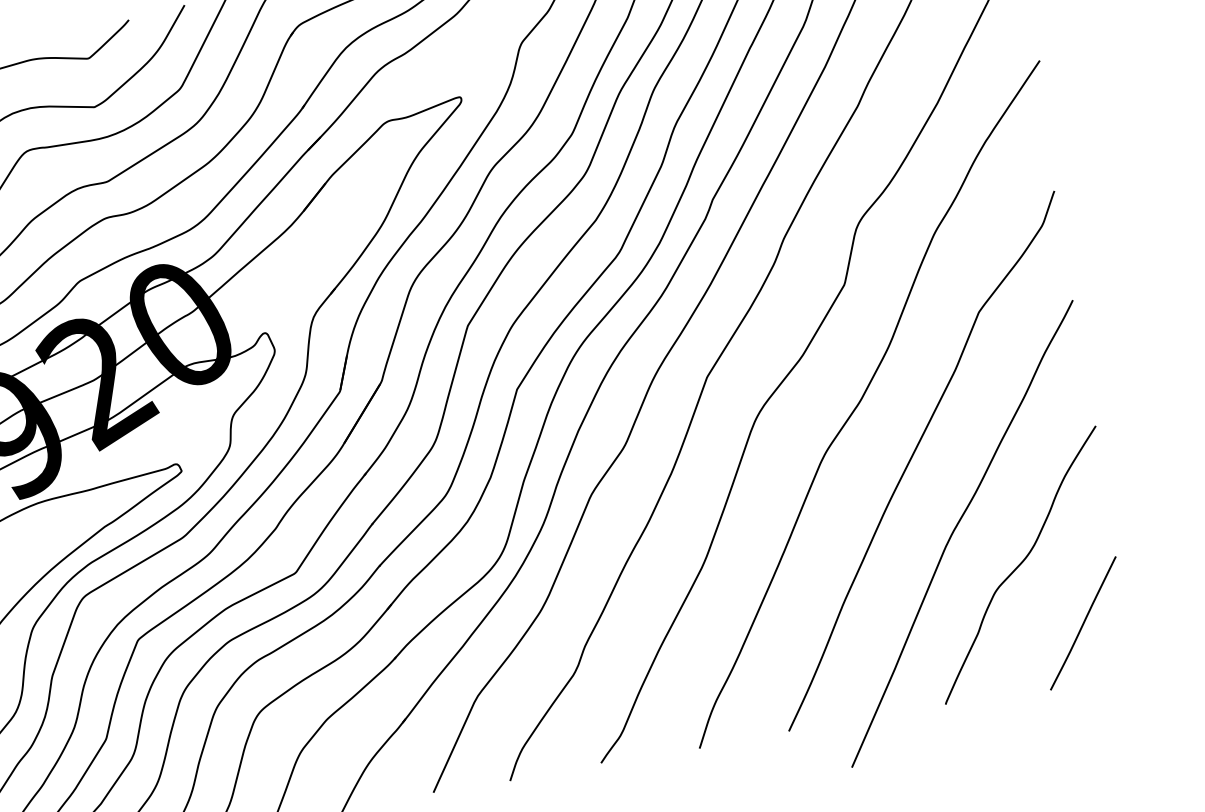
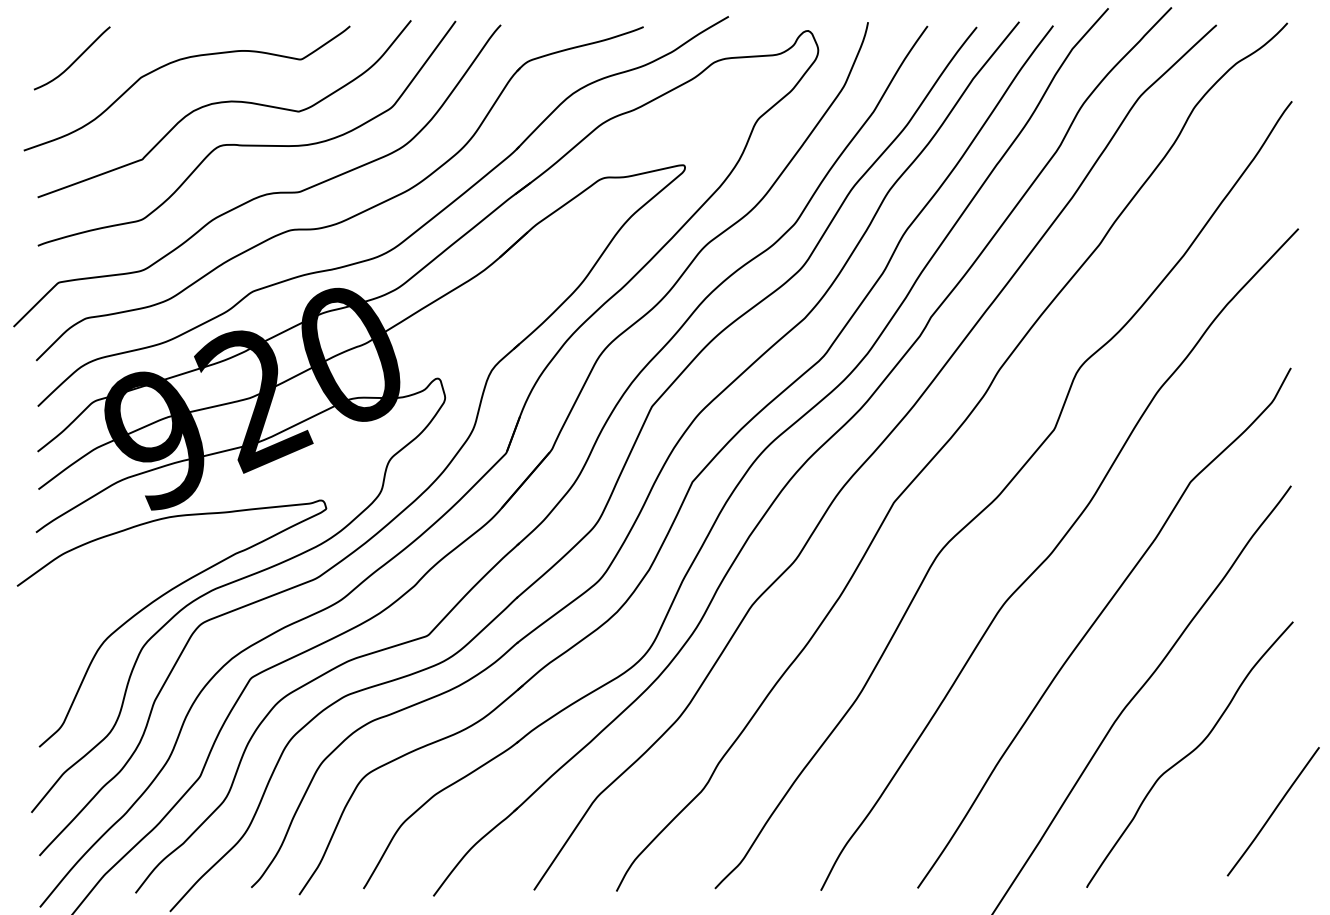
curve: (1082, 623) -> (1272, 811), moved

